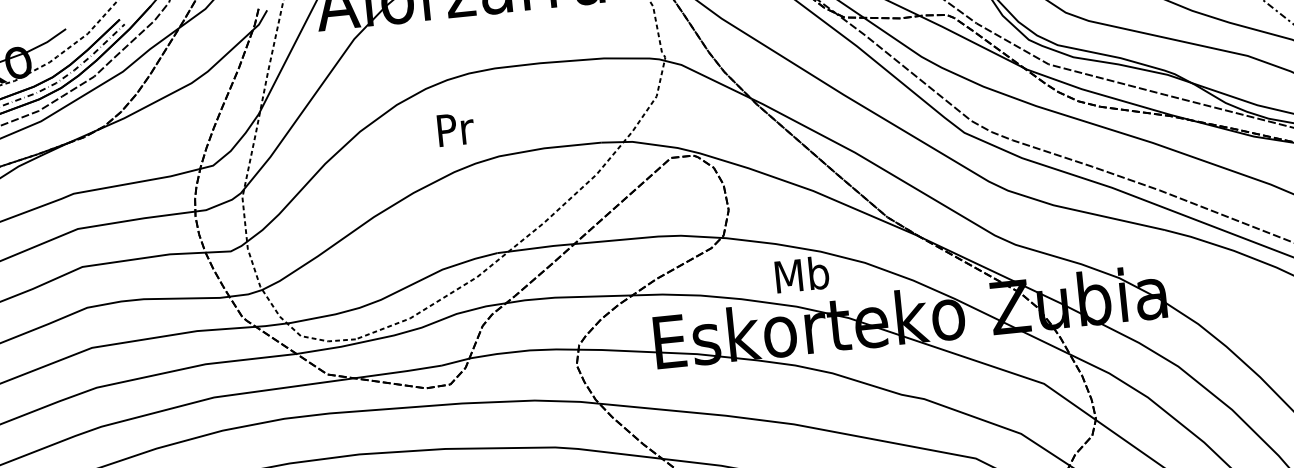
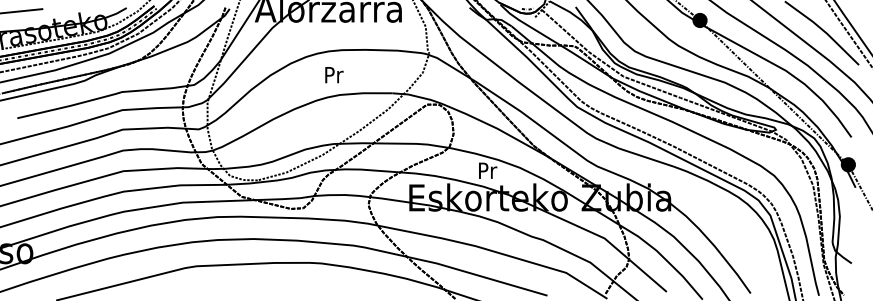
text: (456, 130) -> (334, 75), moved
text: (801, 274) -> (487, 170), Mb -> Pr

